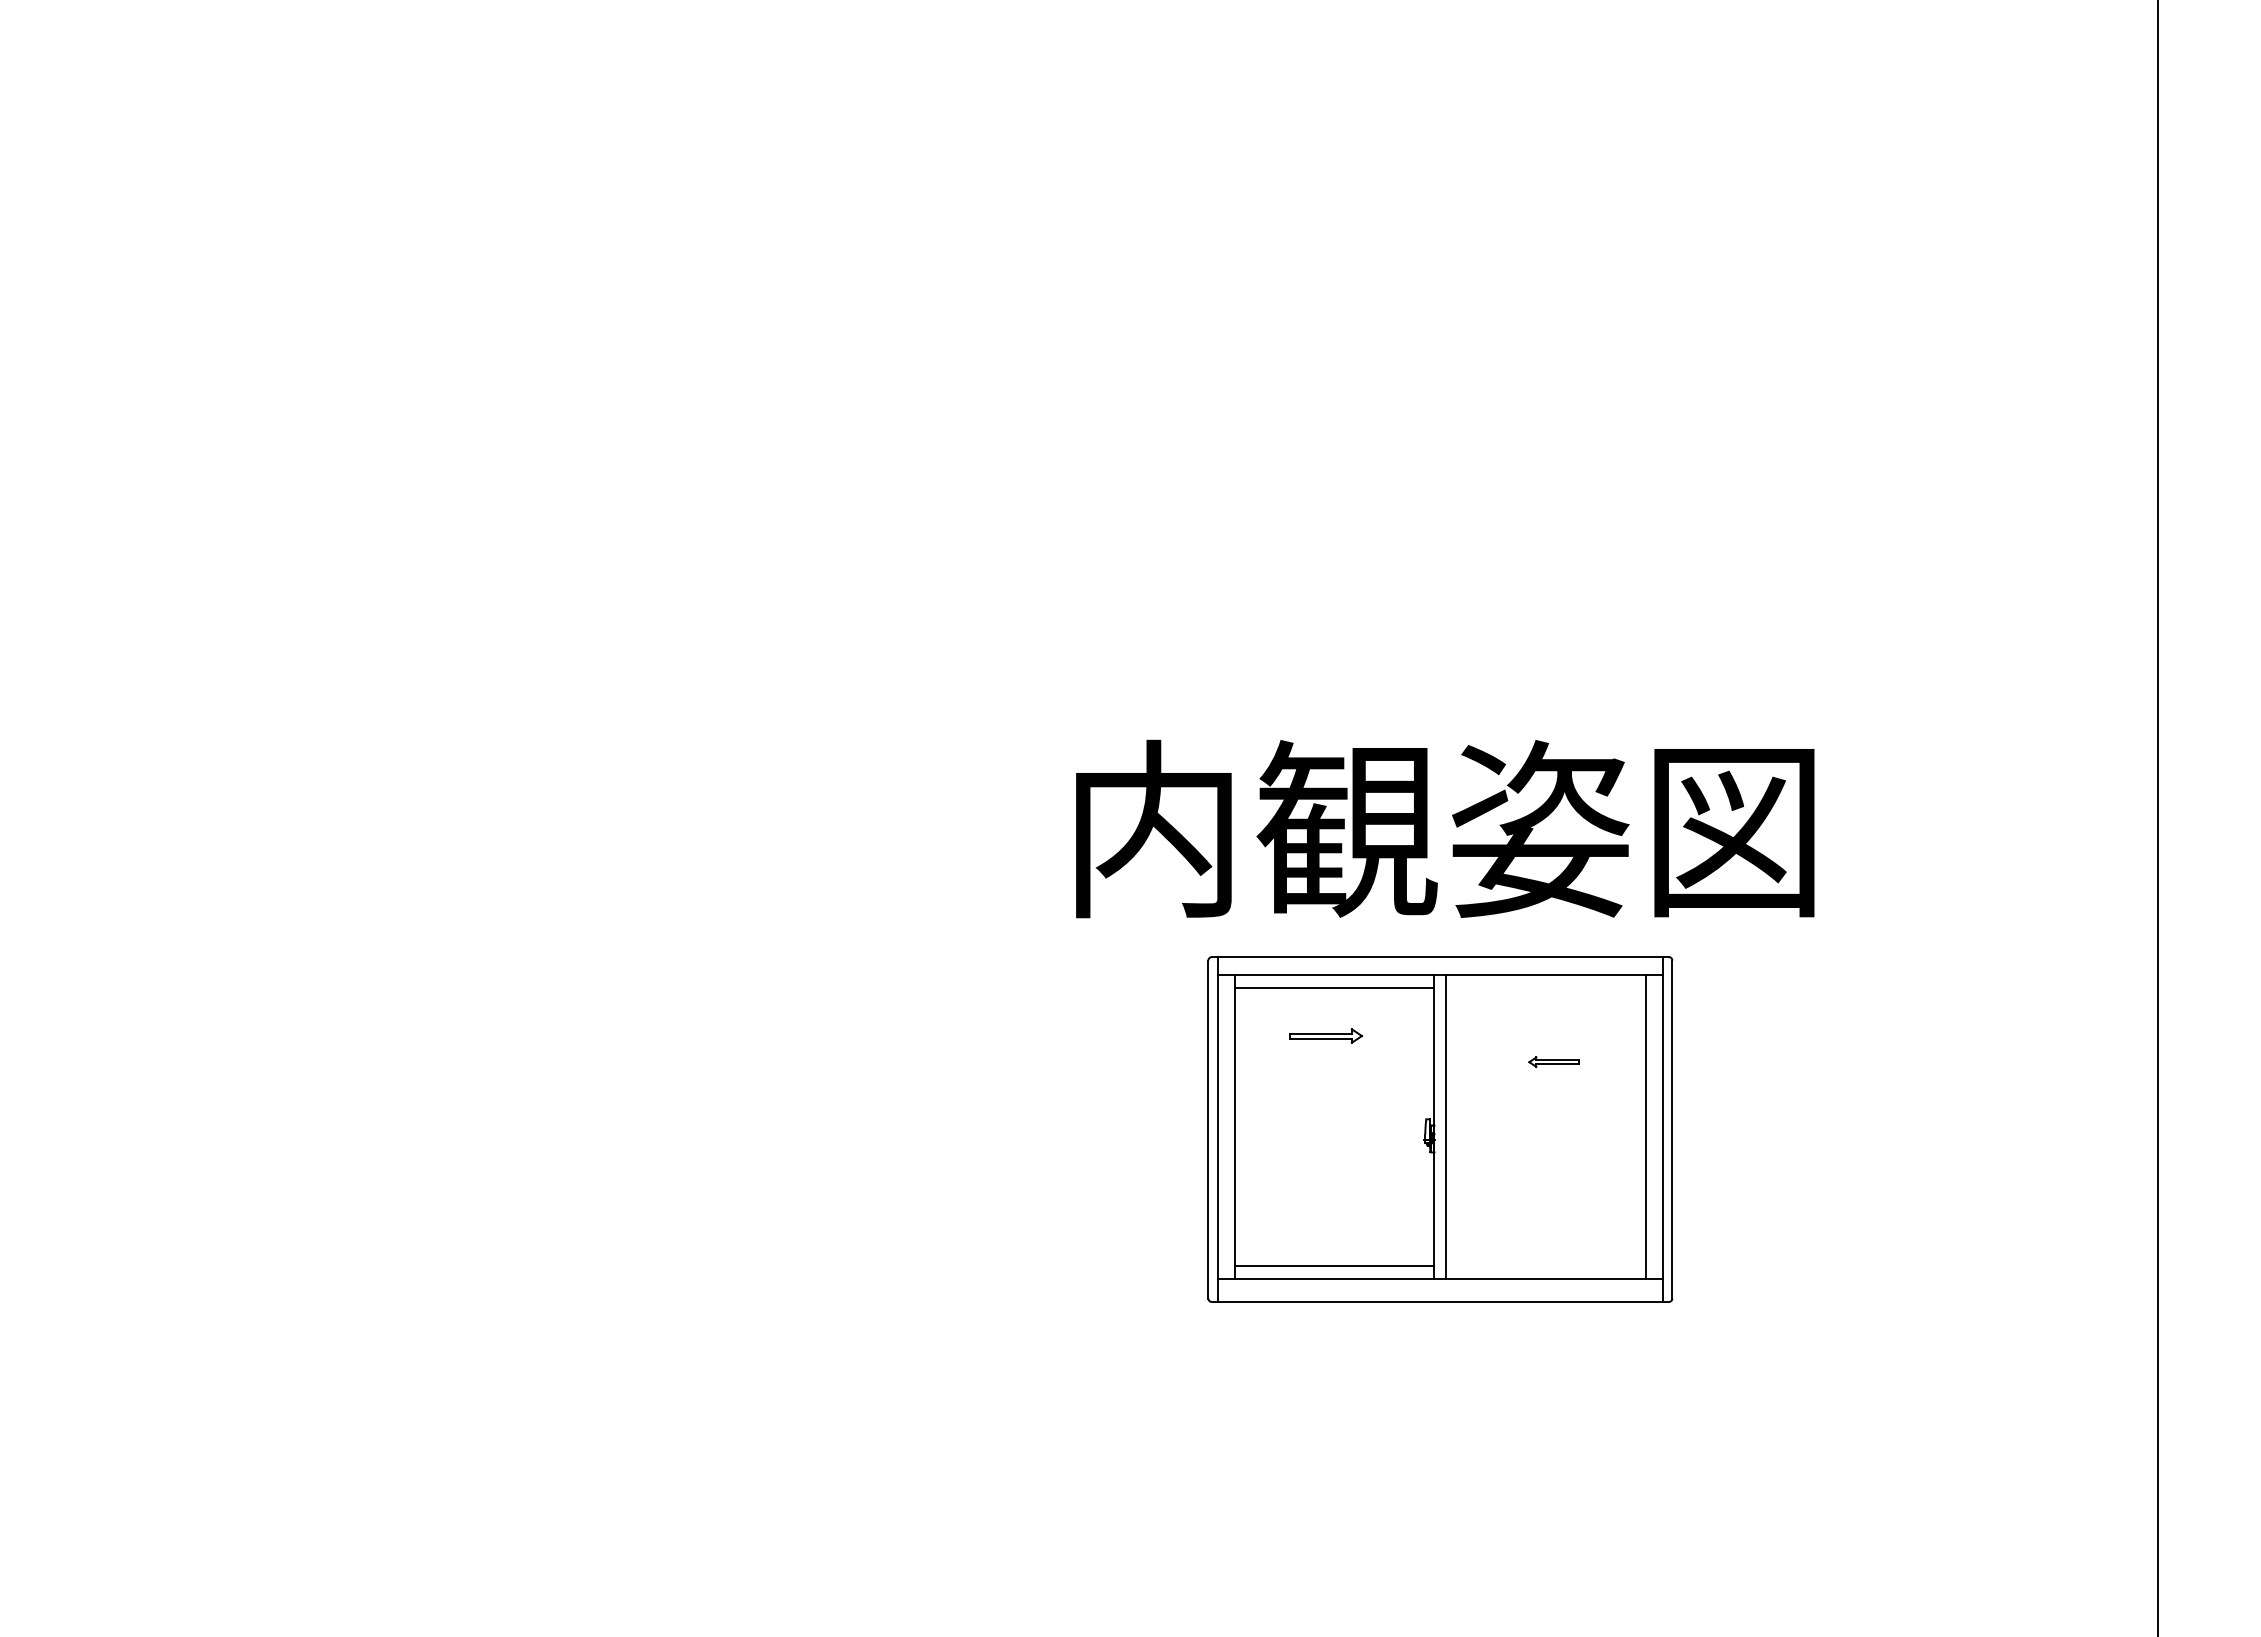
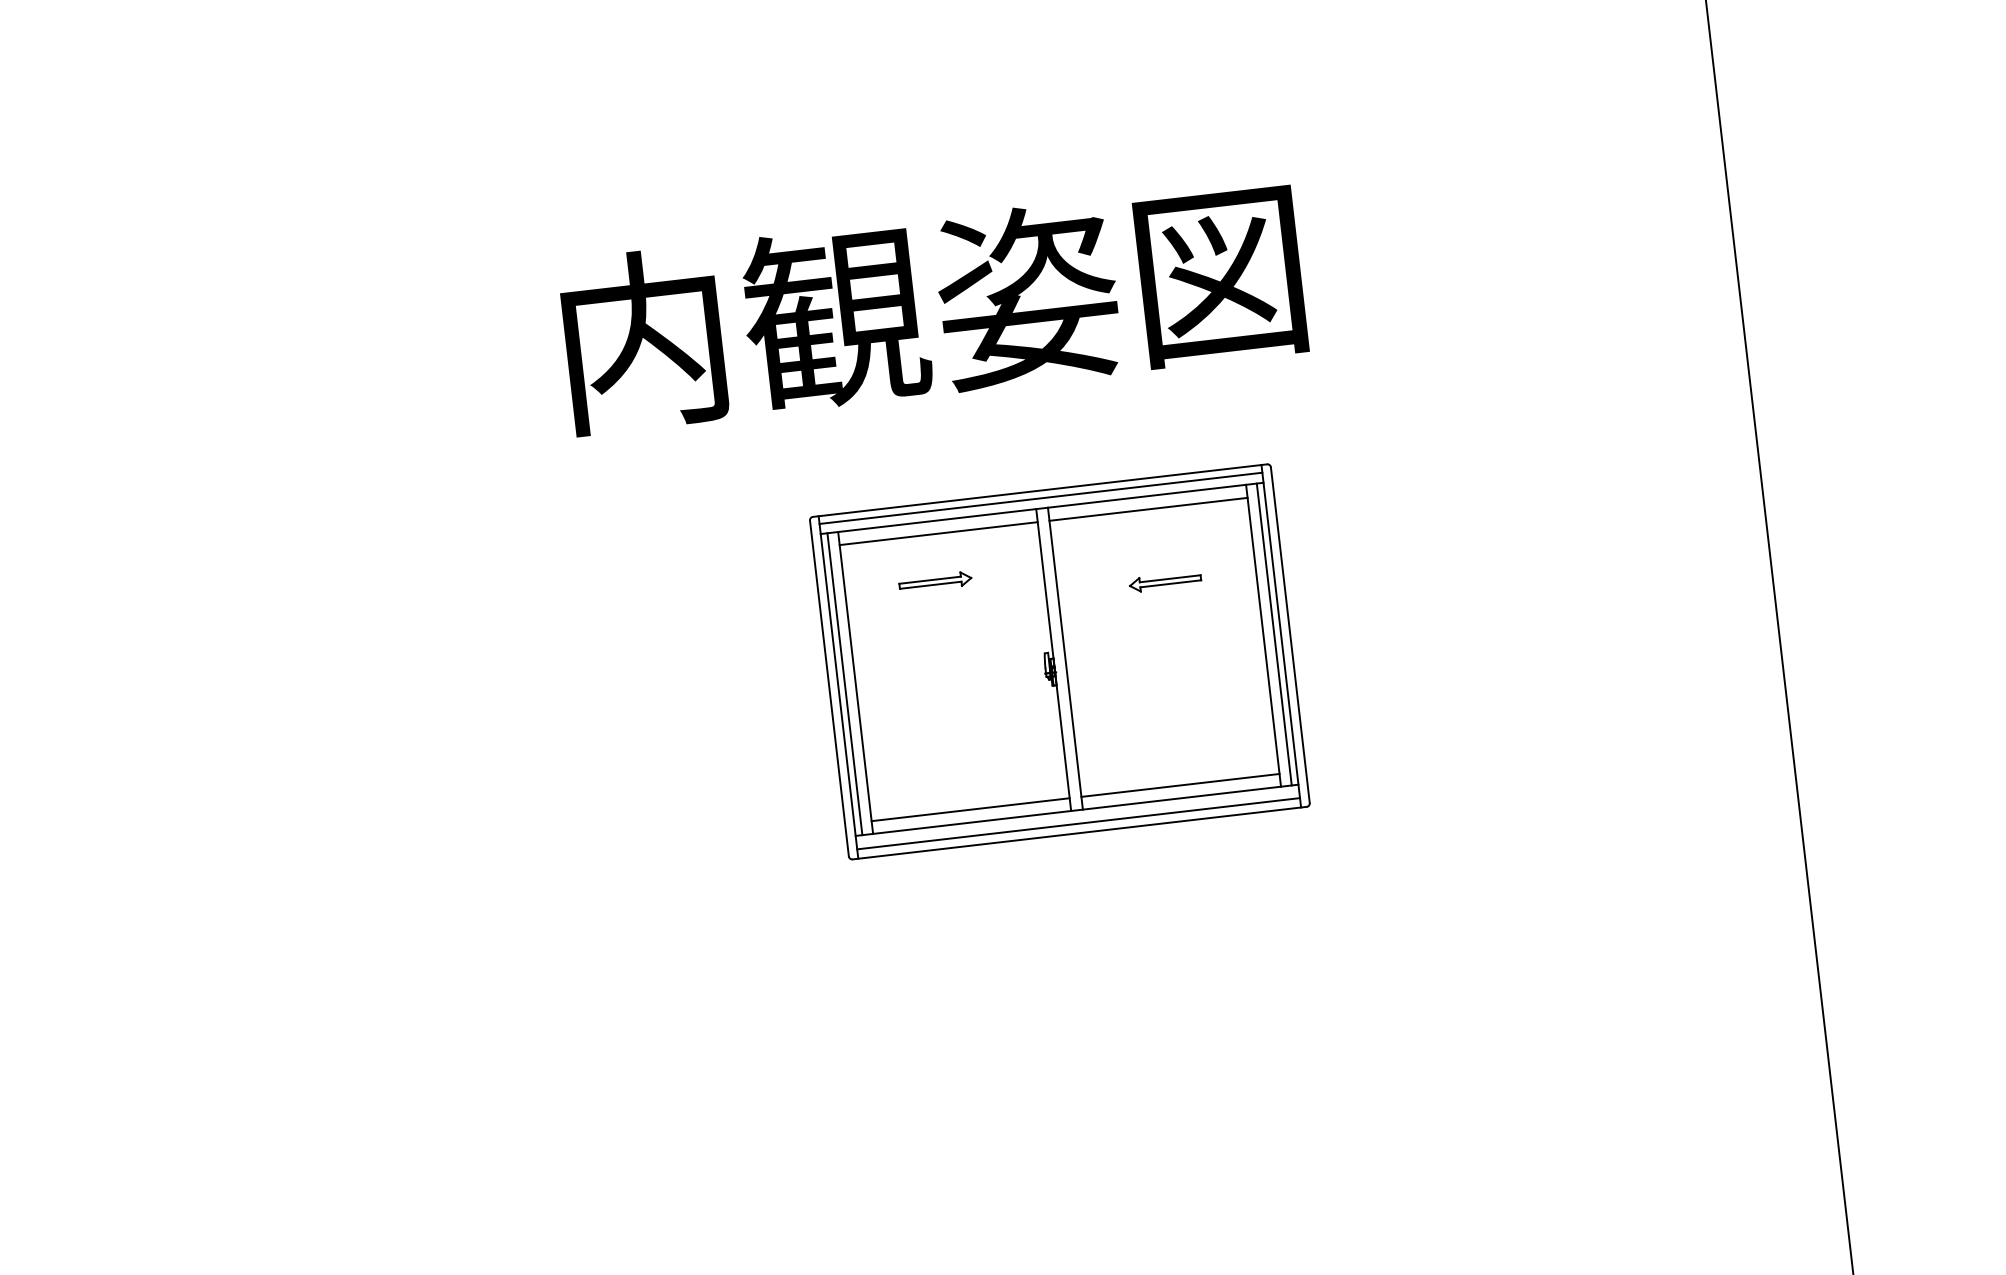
text: (1445, 828) -> (933, 306), moved
line: (1440, 964) -> (1041, 497), added
line: (1545, 988) -> (1148, 509), added
part: (1553, 1061) -> (1164, 581), size x1.43
line: (1224, 1126) -> (845, 683), added
line: (1656, 1126) -> (1274, 634), added
line: (1545, 1266) -> (1180, 785), added
line: (1440, 1292) -> (1078, 823), added

